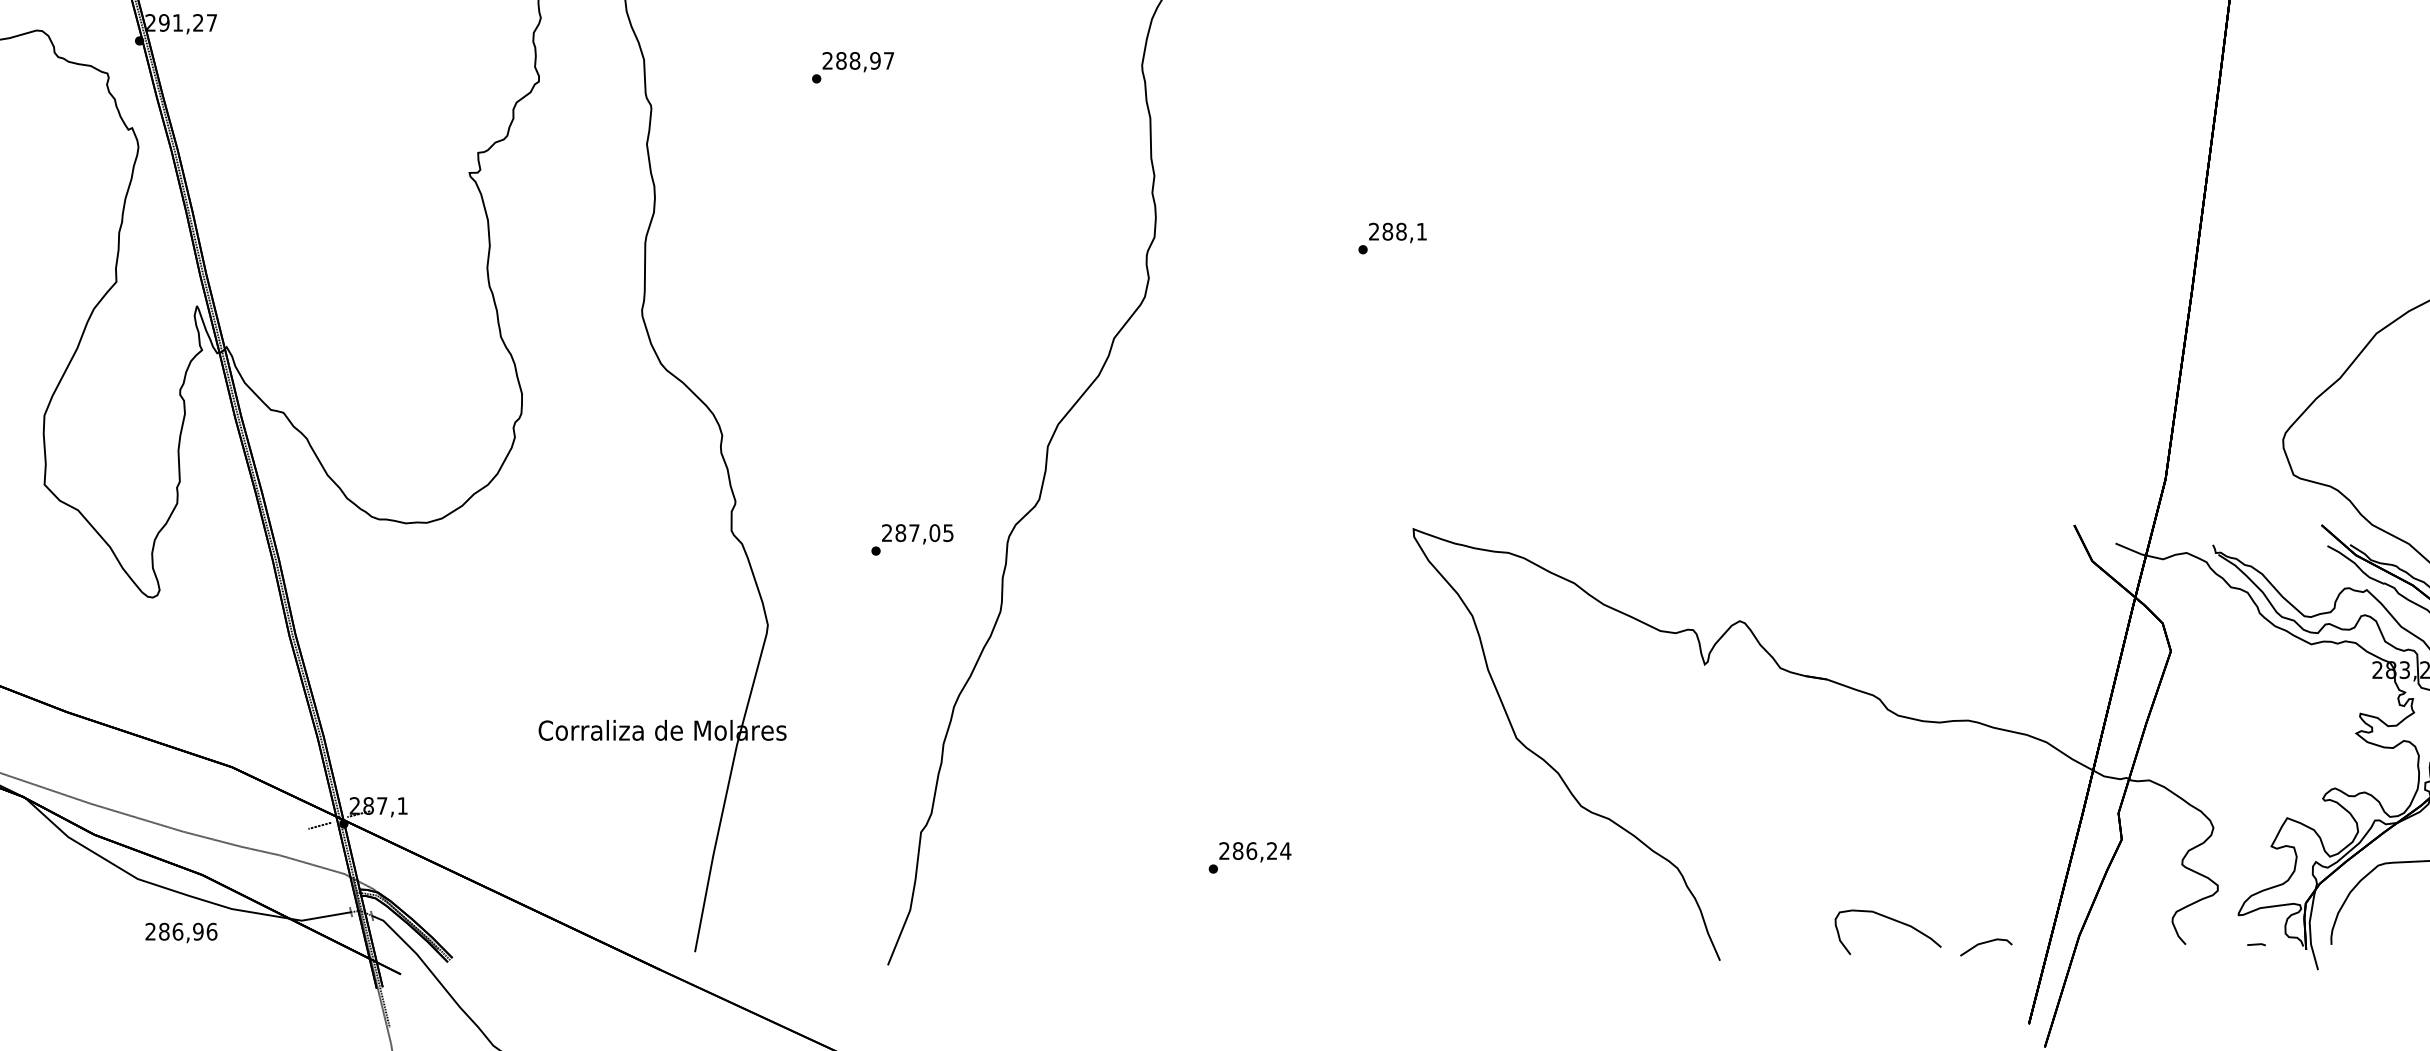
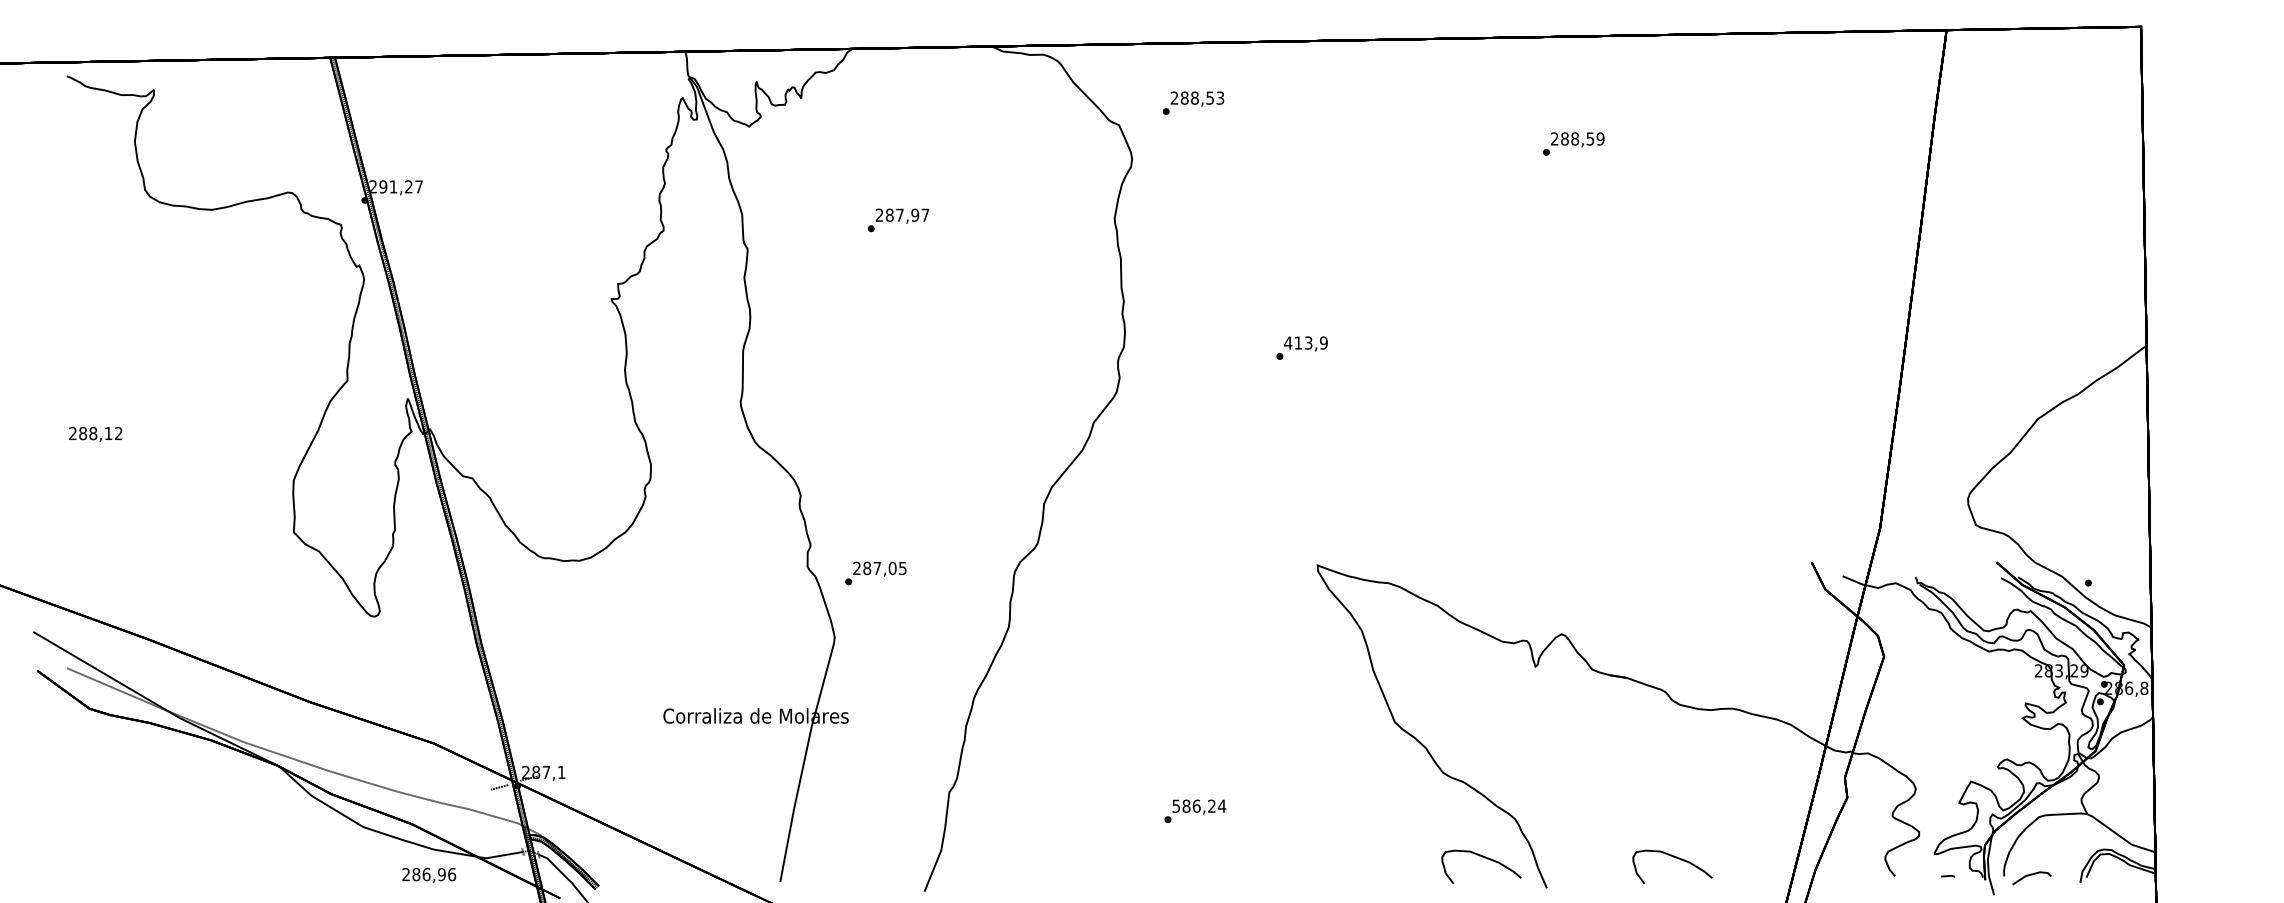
text: (854, 59) -> (899, 214), 288,97 -> 287,97
text: (1397, 231) -> (1305, 342), 288,1 -> 413,9
text: (911, 539) -> (875, 573), moved
text: (1223, 850) -> (1175, 805), 286,24 -> 586,24
curve: (1636, 920) -> (1484, 858), added
text: (181, 932) -> (429, 875), moved
line: (1985, 943) -> (2031, 875), moved

